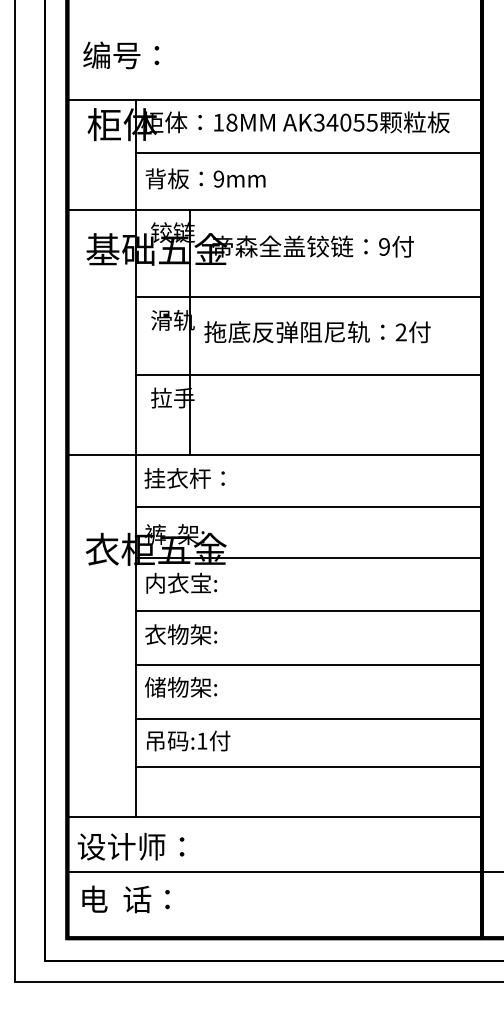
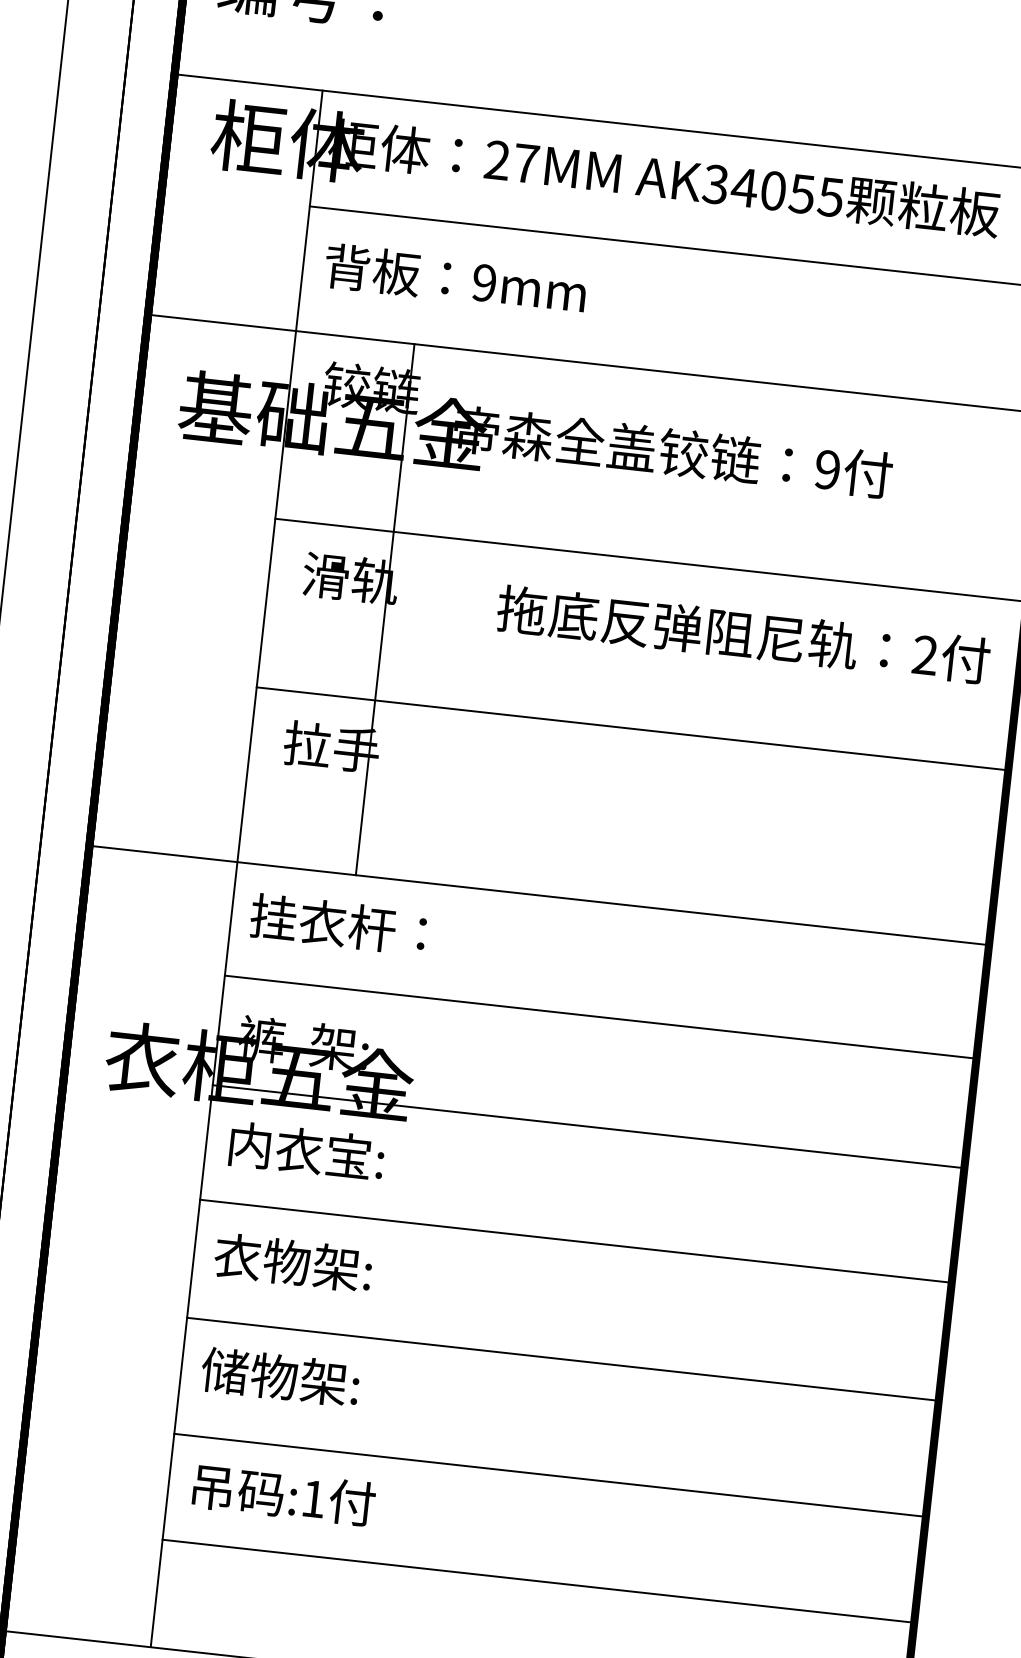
text: (225, 122) -> (512, 161), 18MM -> 27MM
text: (317, 332) -> (743, 635), moved

